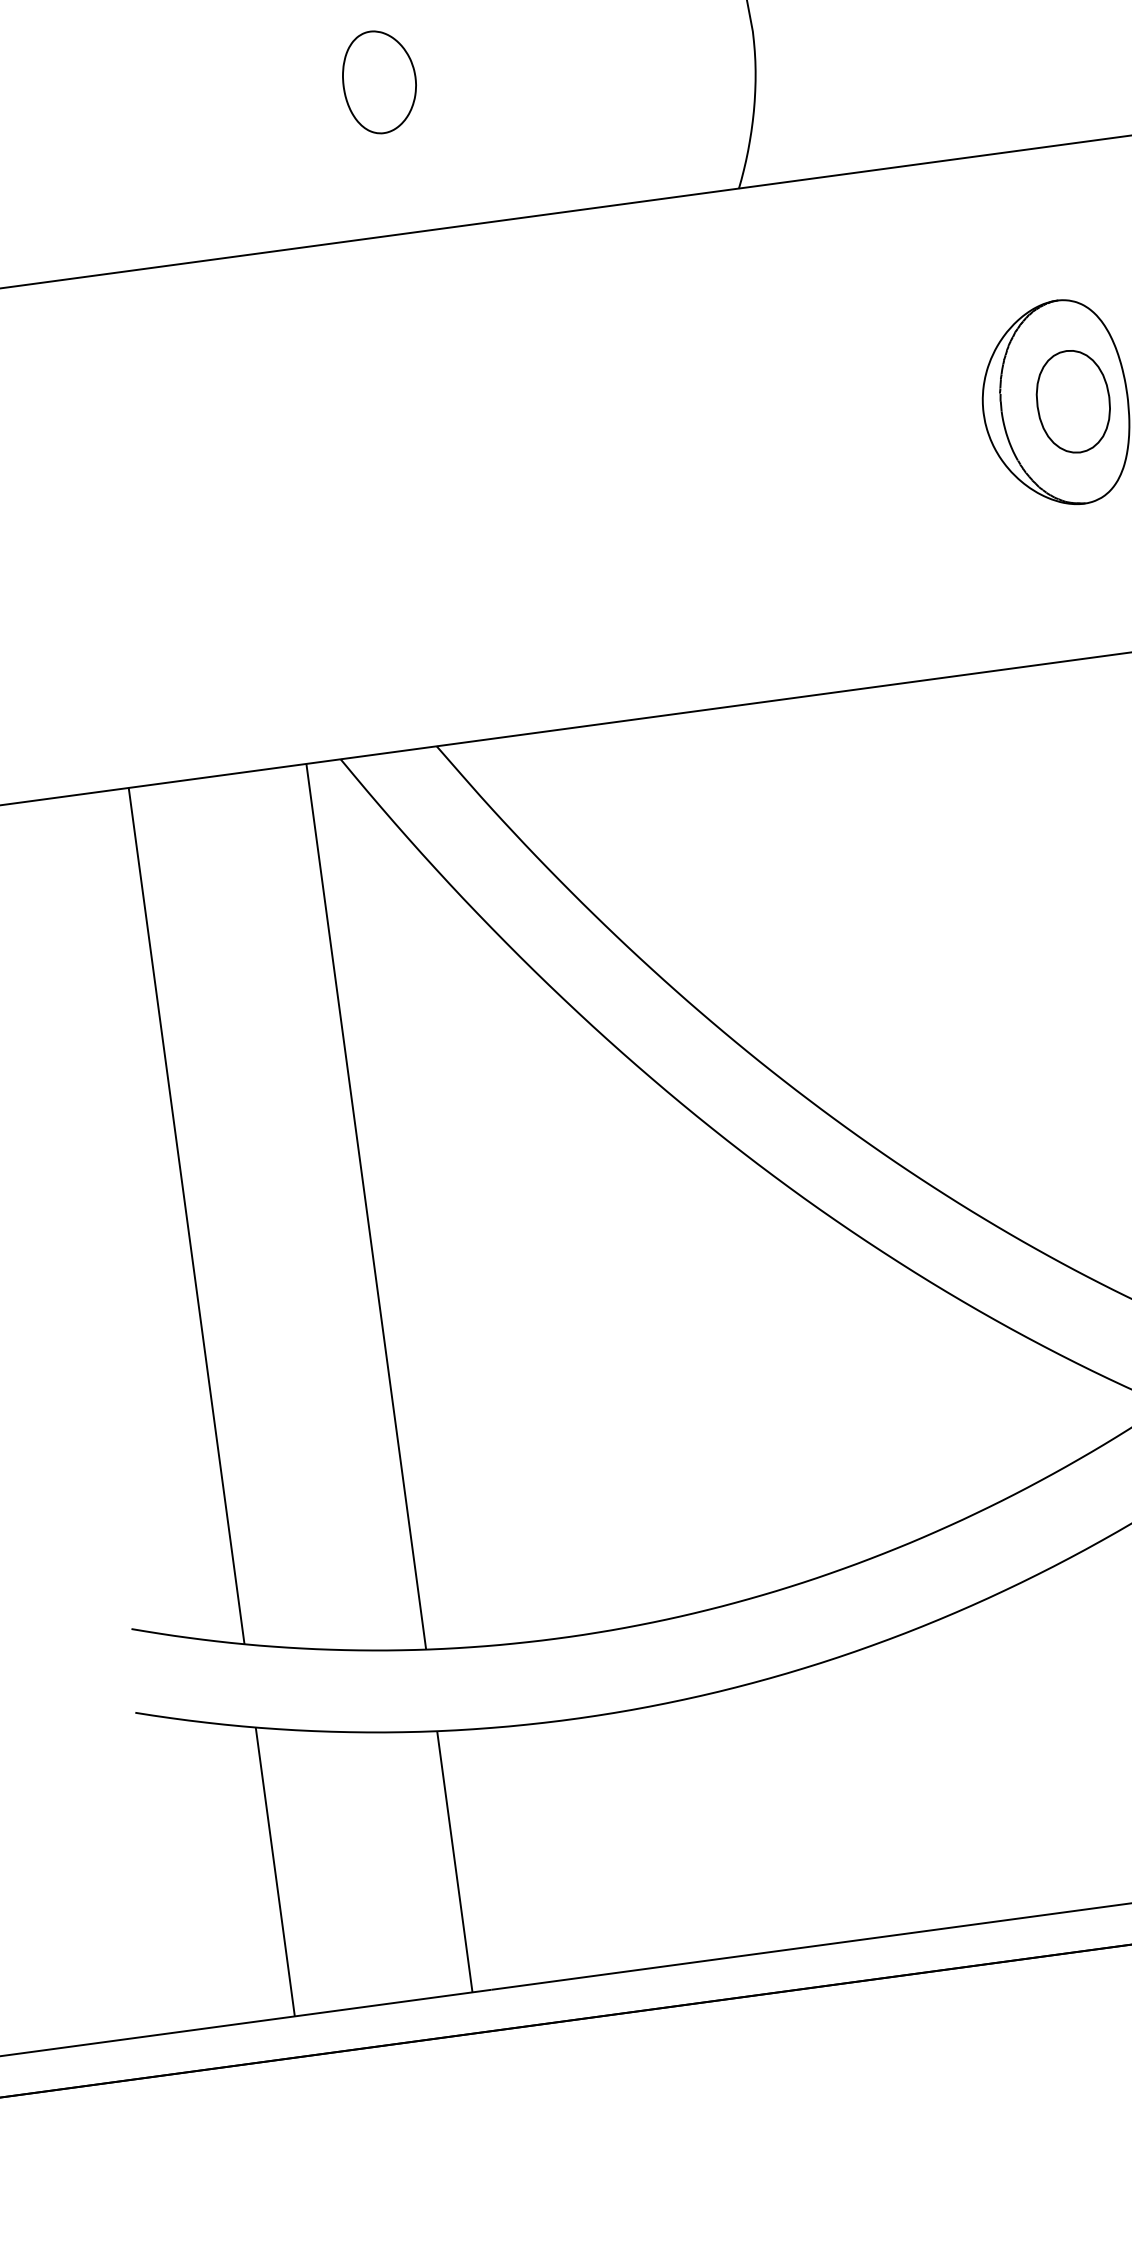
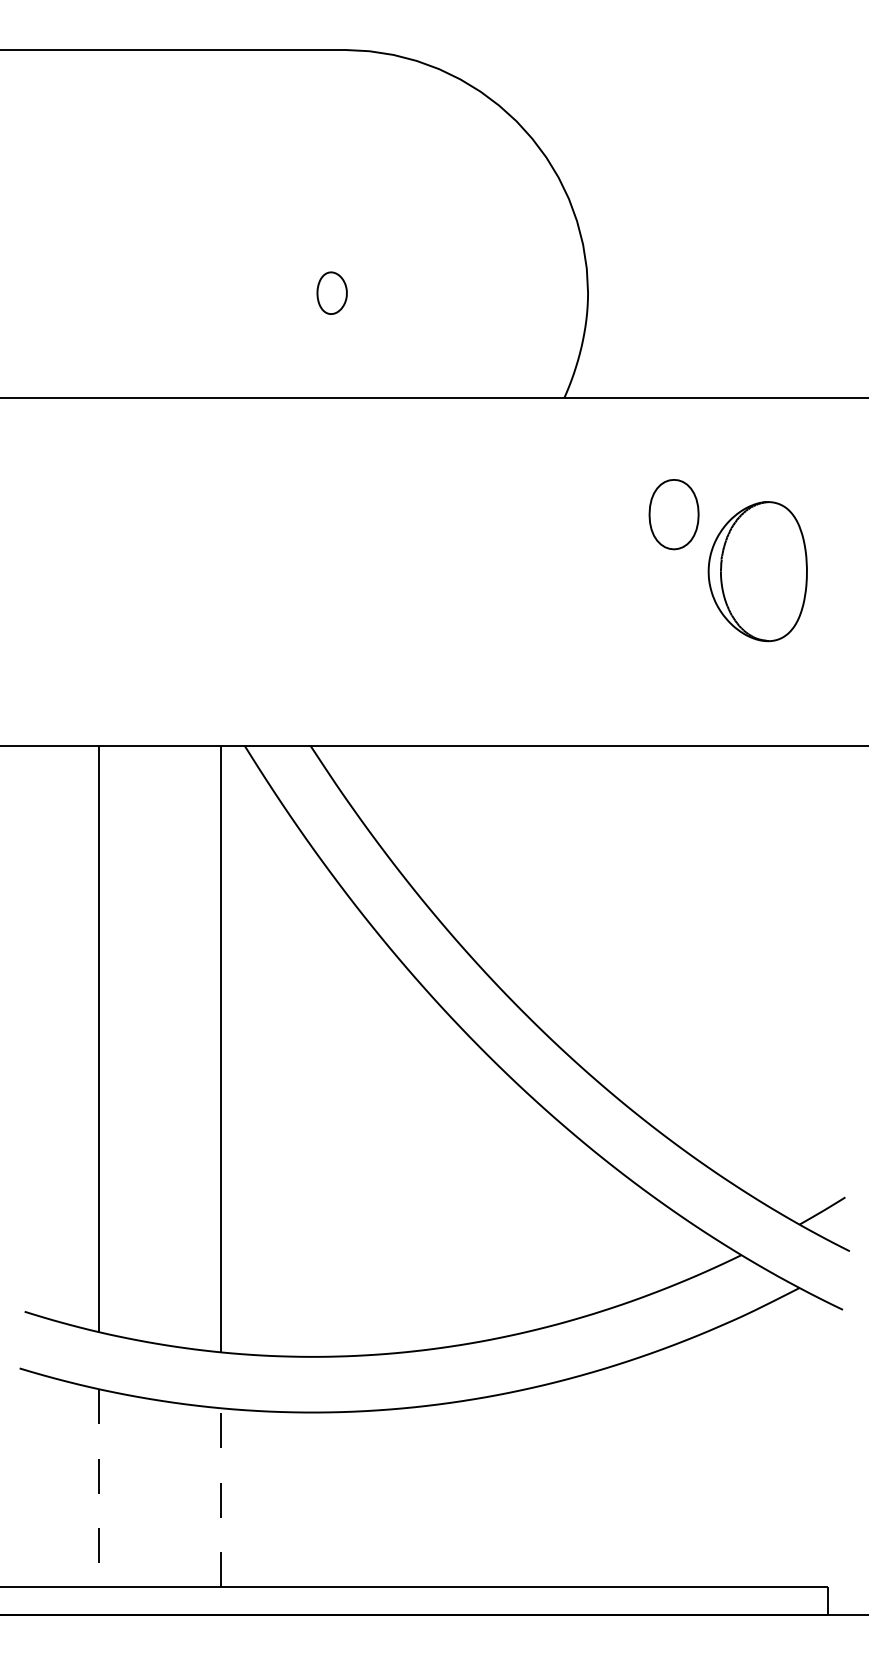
part: (378, 80) -> (331, 292), size x0.6
part: (1072, 401) -> (673, 514), moved
line: (455, 1861) -> (221, 1497), solid -> dashed
line: (275, 1872) -> (99, 1488), solid -> dashed

